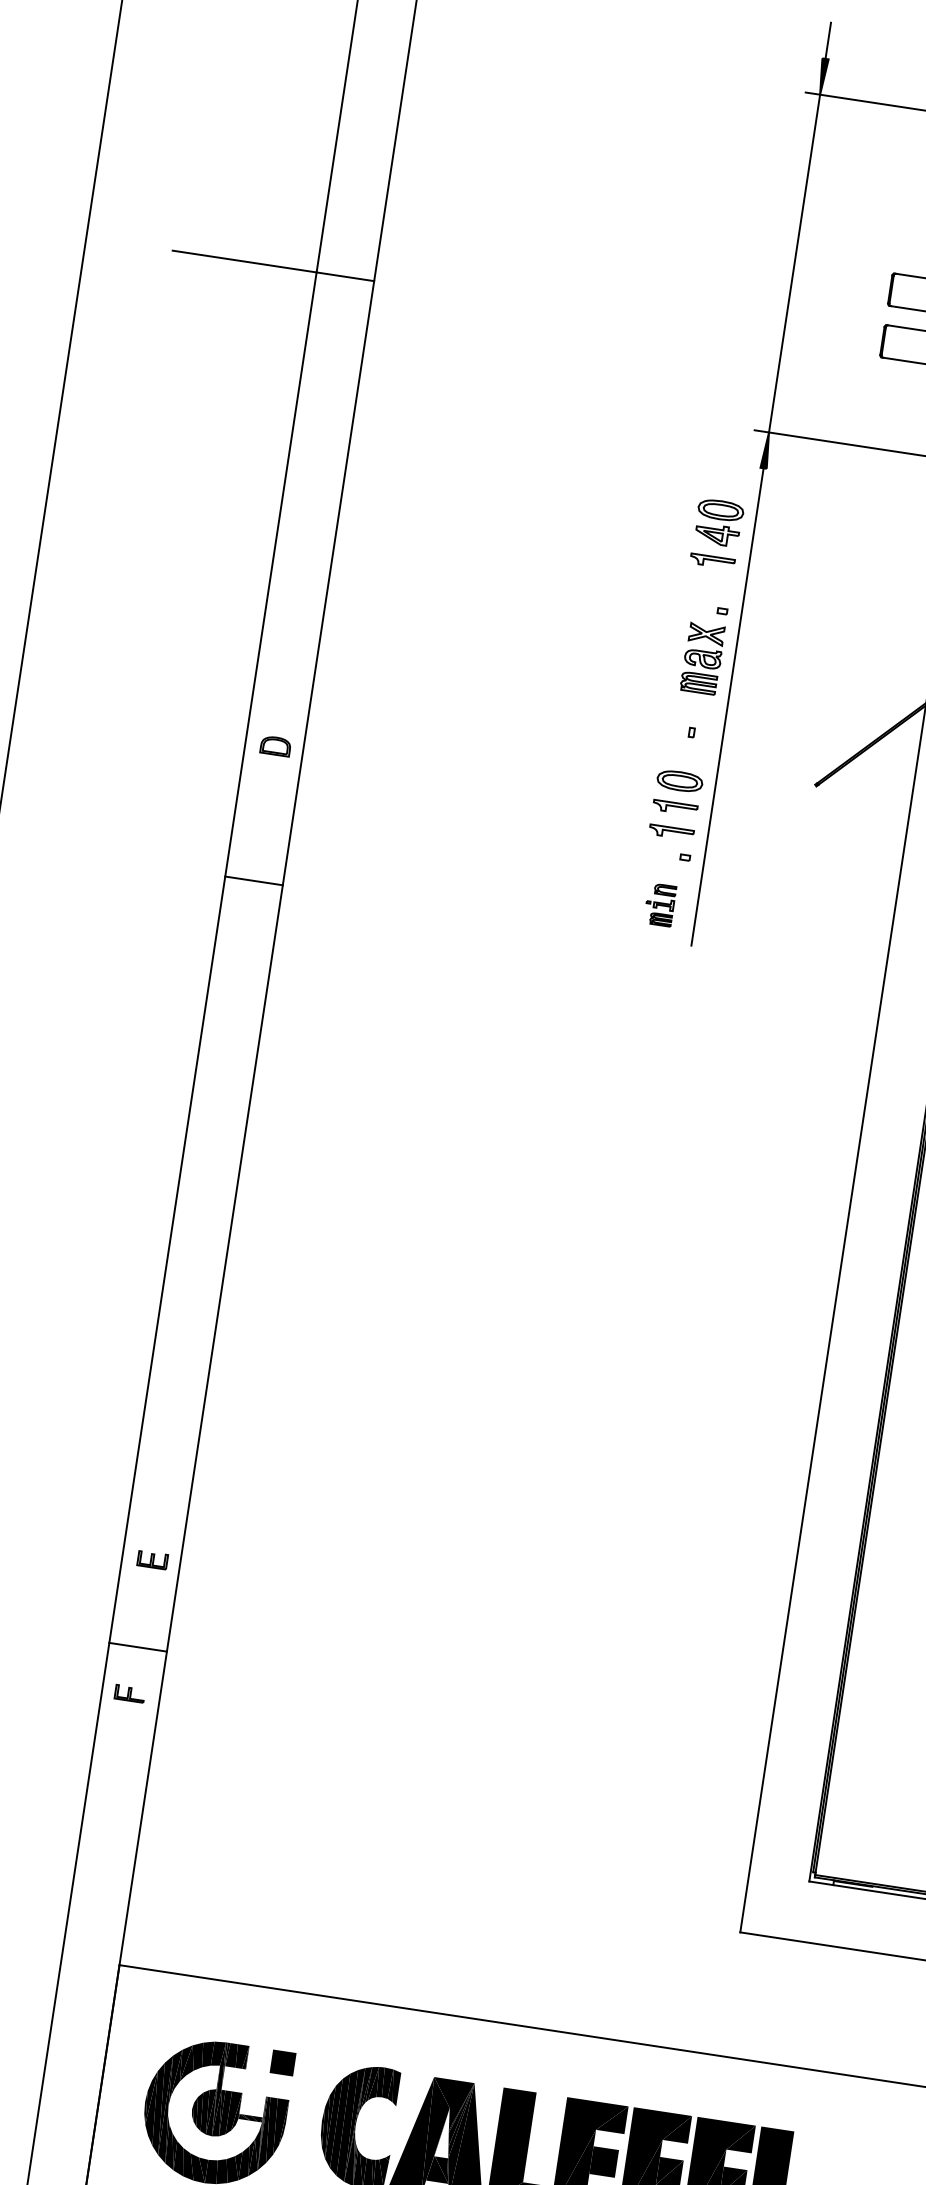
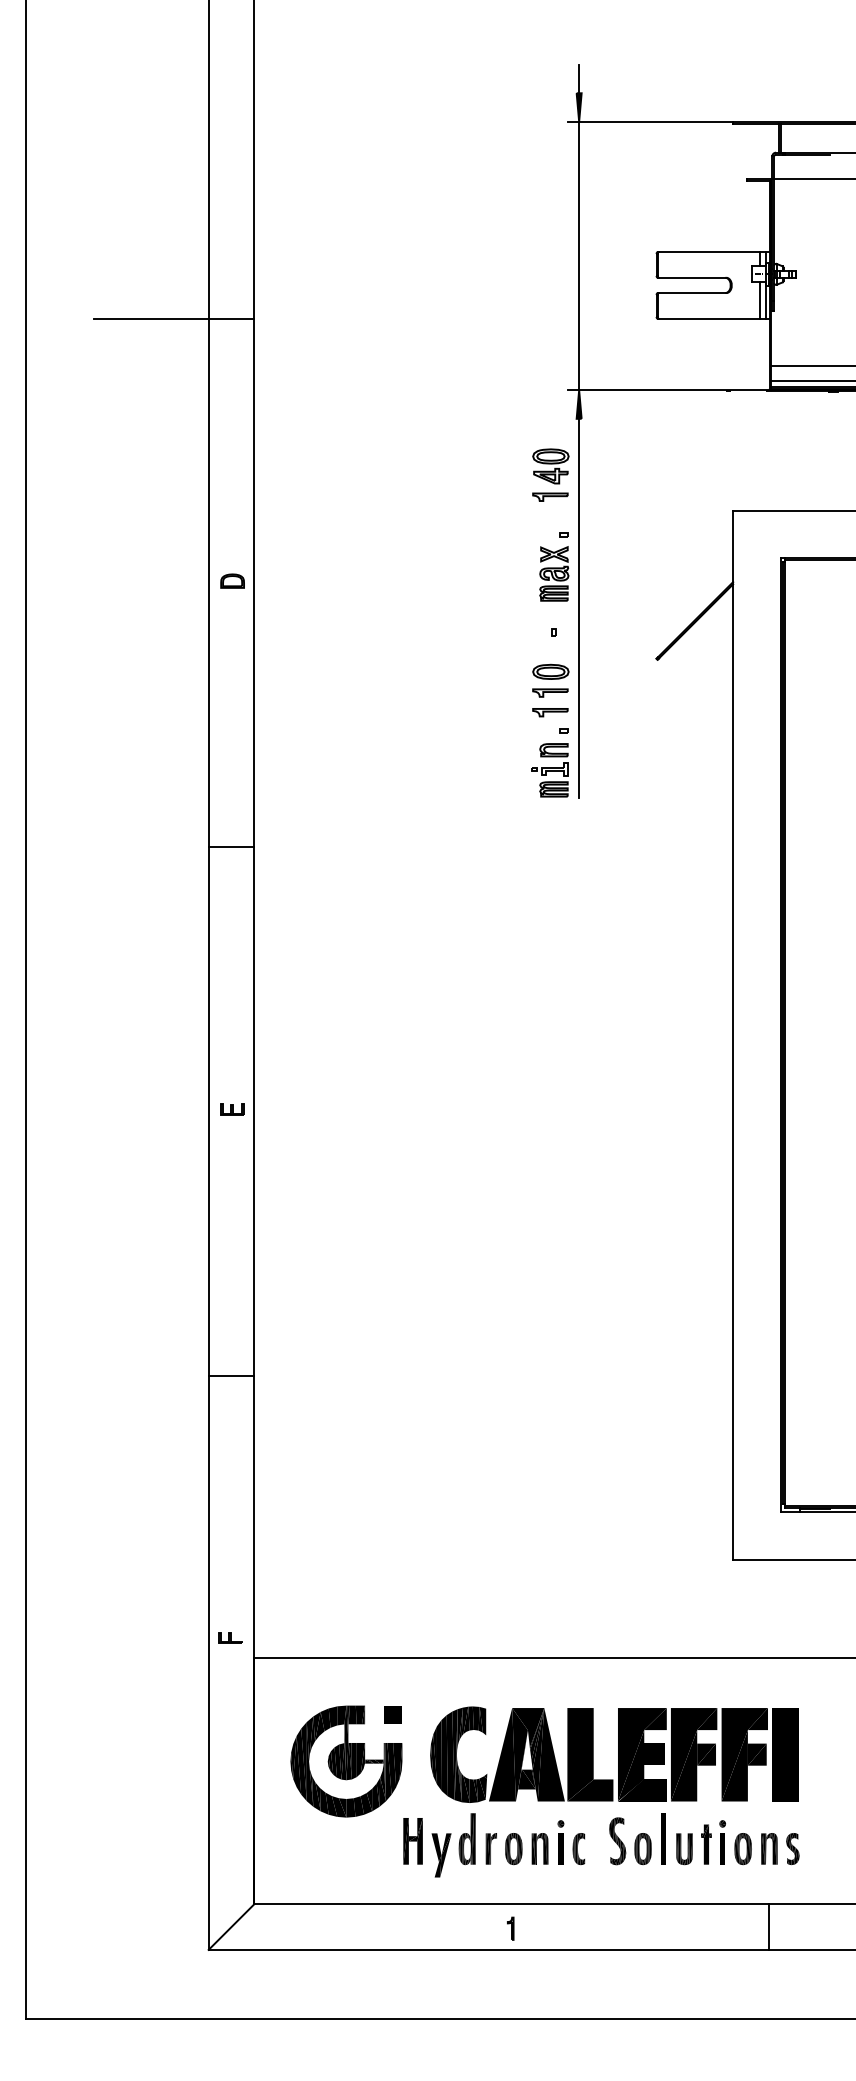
part: (275, 745) -> (232, 580), moved
line: (253, 880) -> (231, 847), moved
part: (659, 904) -> (549, 770), size x1.67
part: (152, 1560) -> (232, 1109), moved
line: (138, 1646) -> (231, 1375), moved
part: (129, 1693) -> (230, 1637), moved

